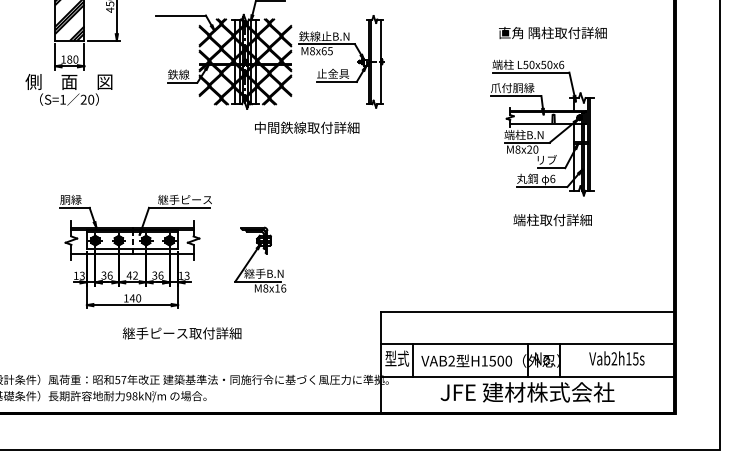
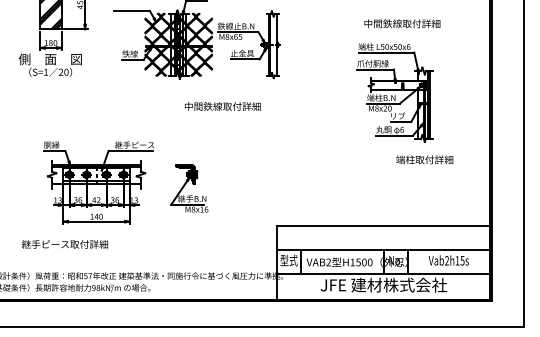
text: (552, 32) -> (402, 23), 直角 隅柱取付詳細 -> 中間鉄線取付詳細
text: (307, 127) -> (223, 106), moved
text: (552, 220) -> (424, 160), moved
text: (181, 333) -> (64, 244), moved

